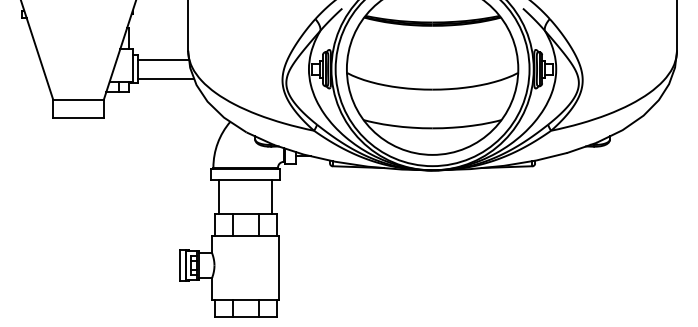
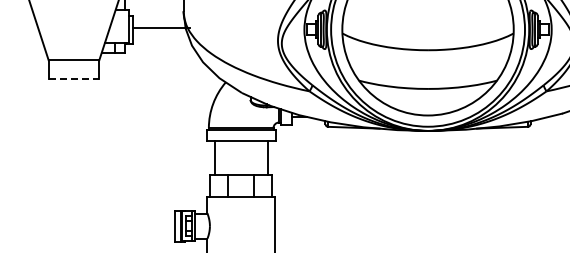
line: (163, 59) -> (158, 20), removed
line: (165, 78) -> (160, 28), moved
line: (79, 118) -> (74, 79), solid -> dashed

